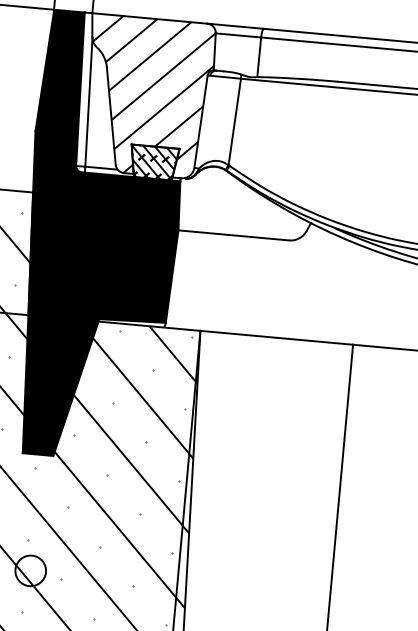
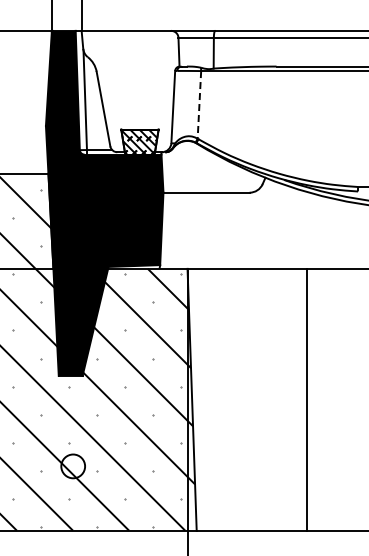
hatch: (149, 96) -> (131, 91), removed
line: (234, 122) -> (199, 105), solid -> dashed

